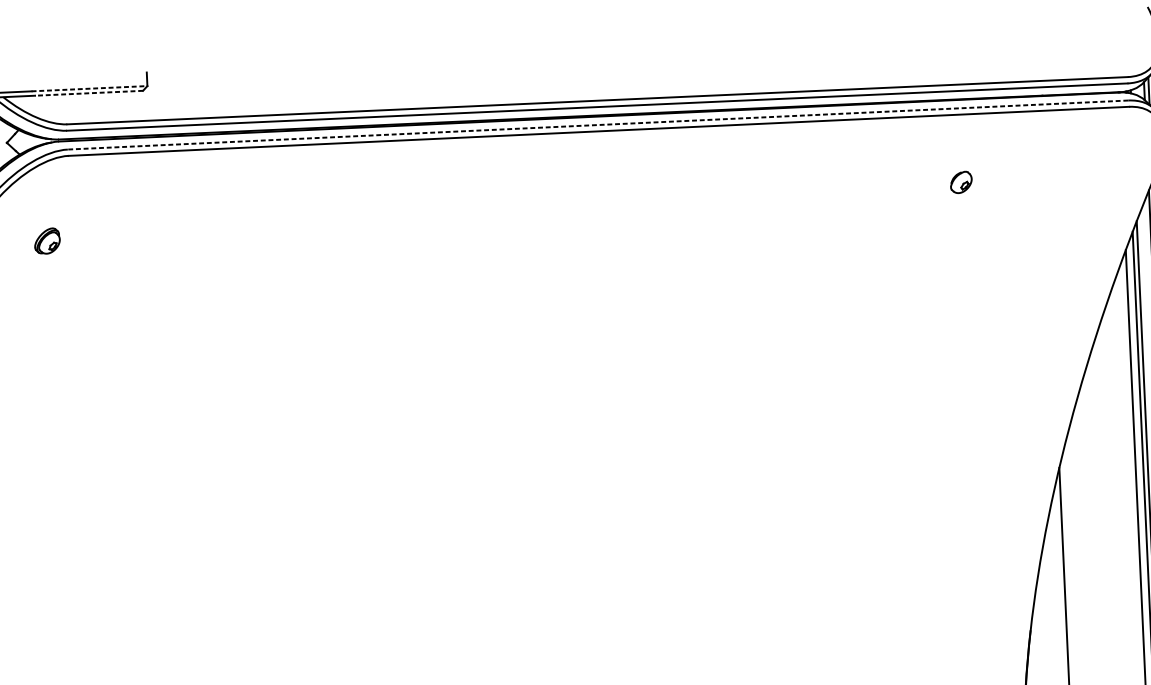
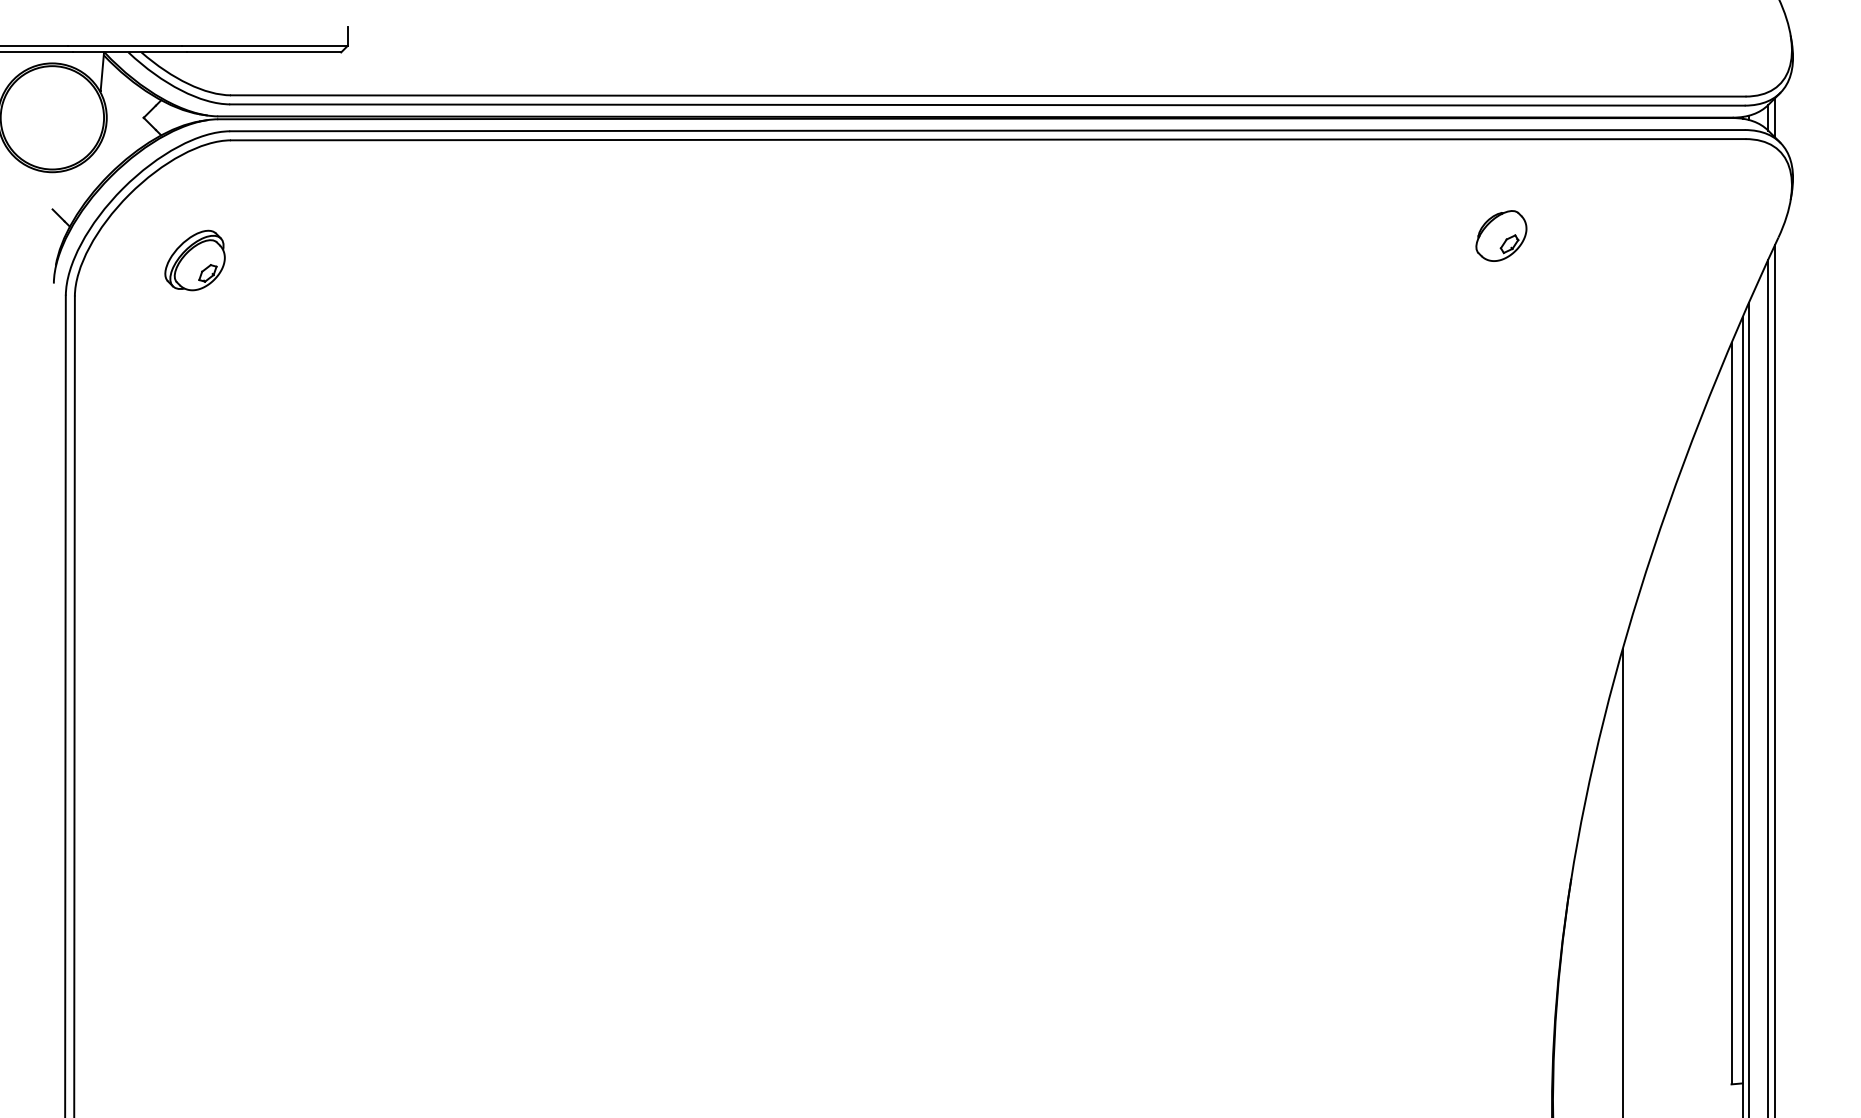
line: (89, 88) -> (264, 45), dashed -> solid
line: (88, 93) -> (263, 52), dashed -> solid
line: (597, 124) -> (986, 130), dashed -> solid
part: (961, 182) -> (1501, 235), size x1.67
part: (47, 241) -> (194, 260), size x1.67

